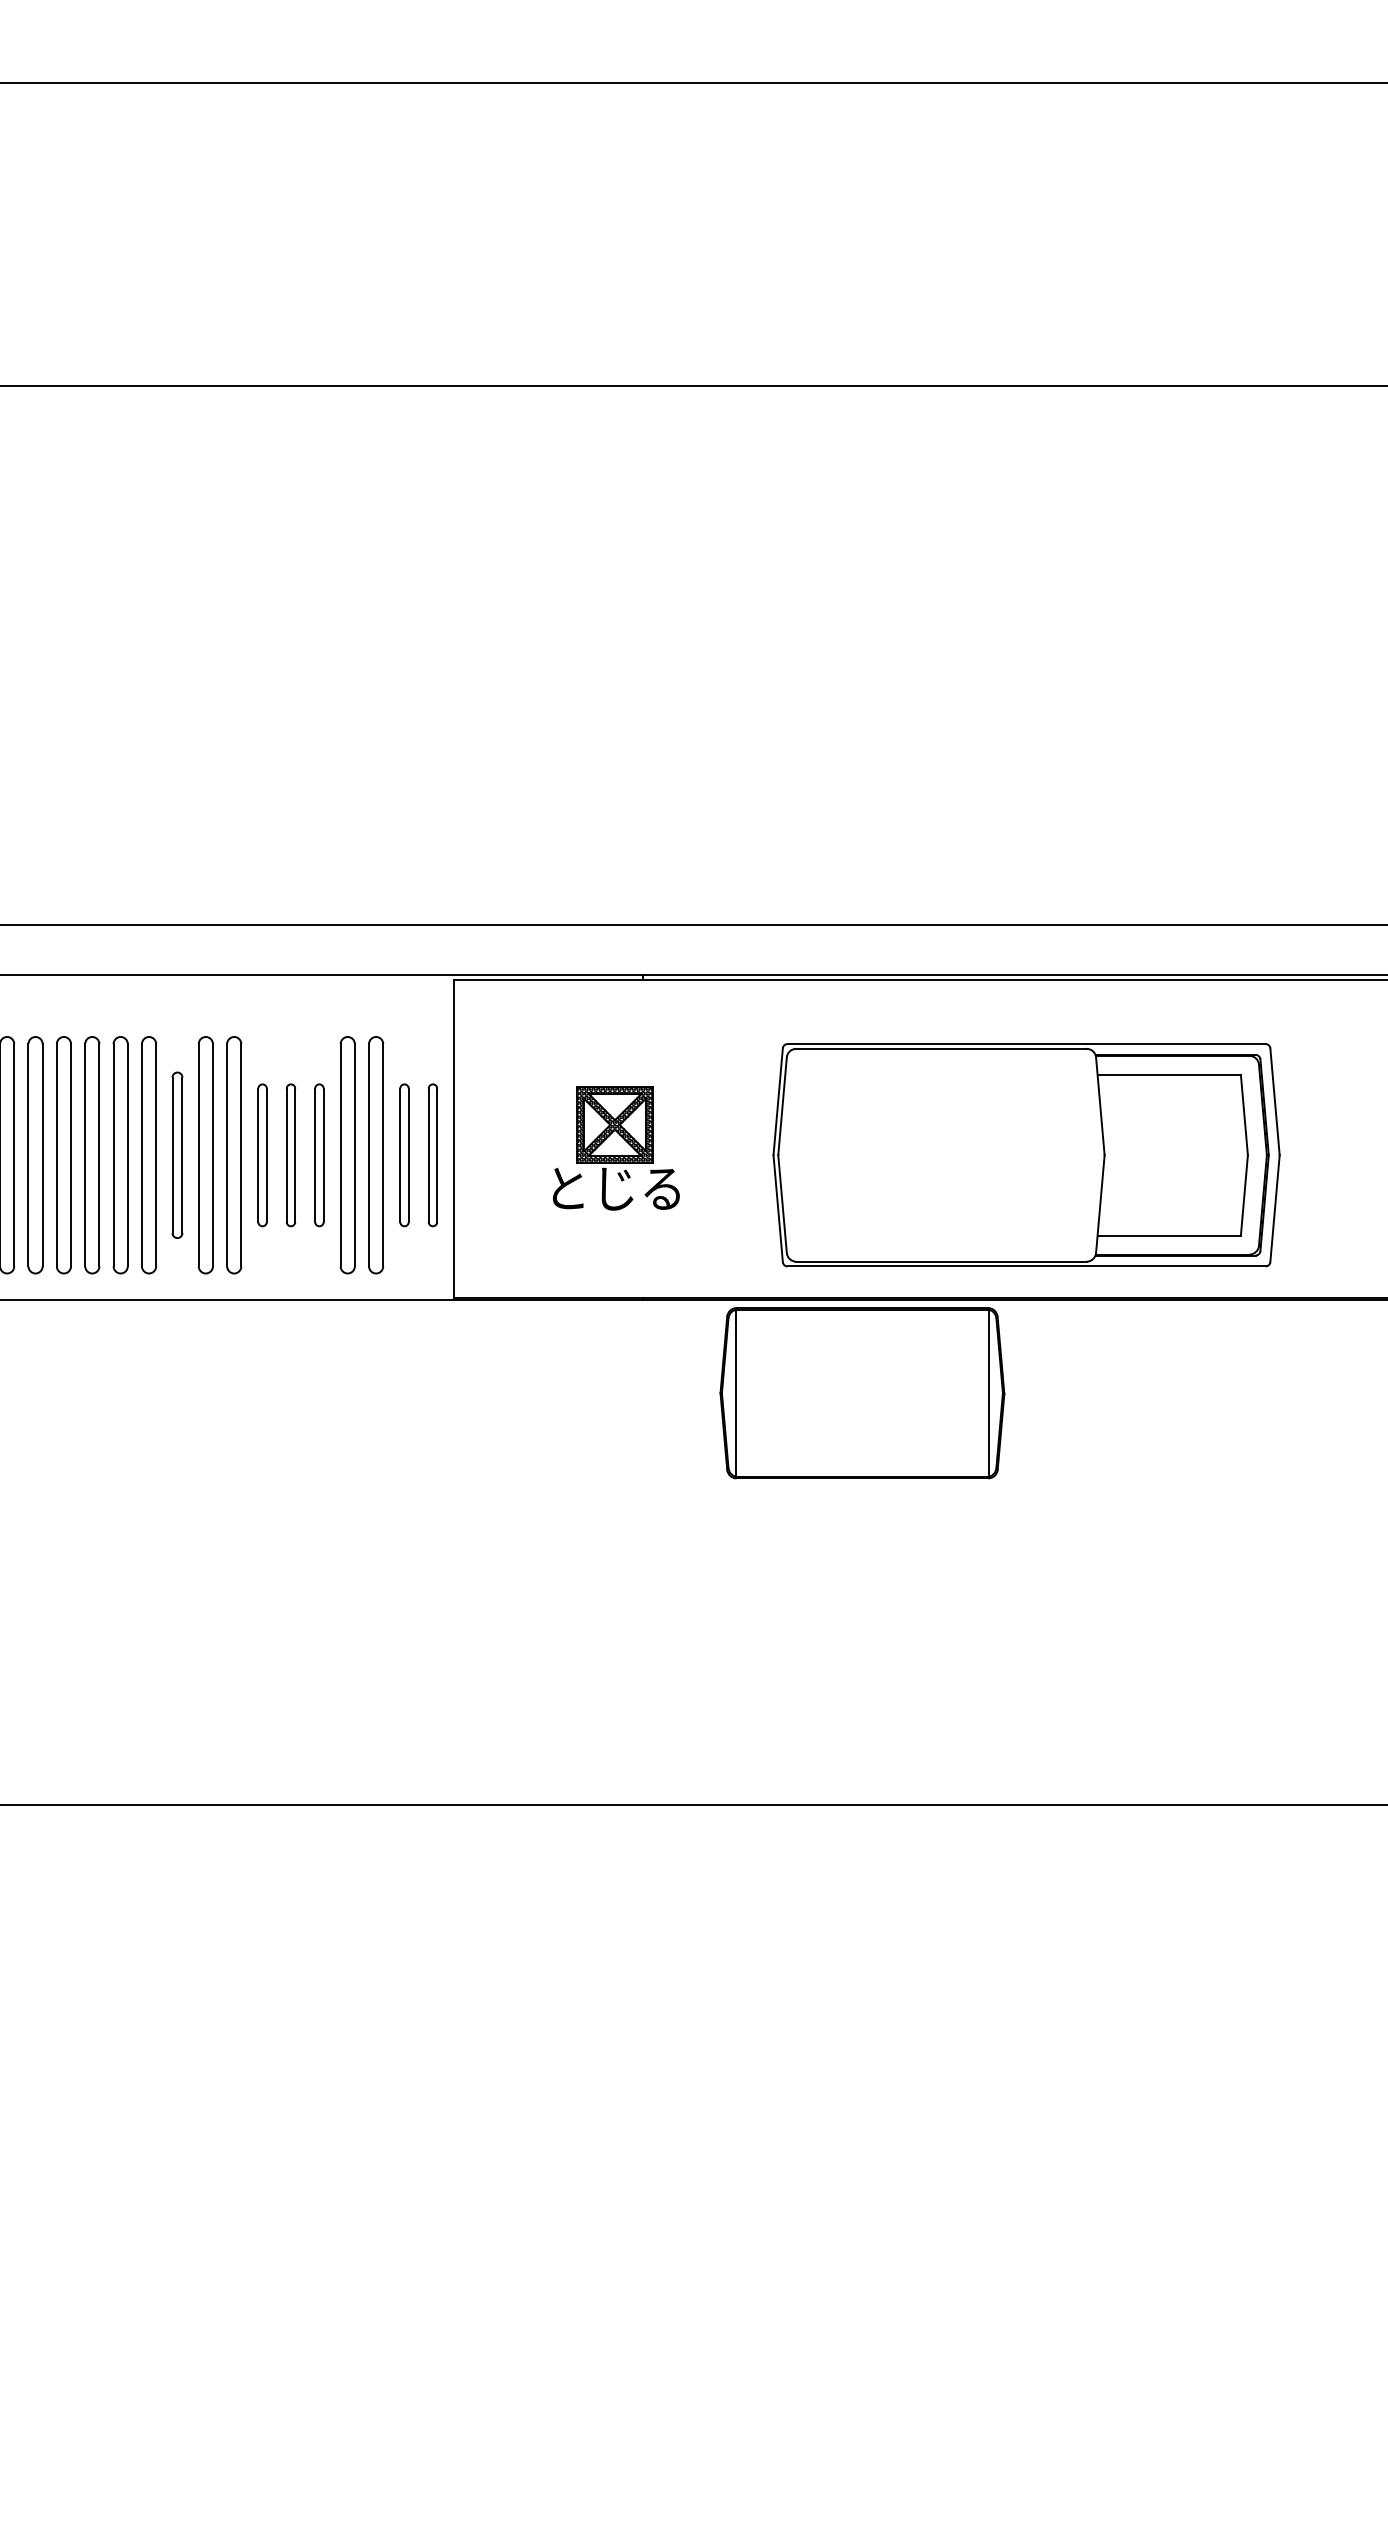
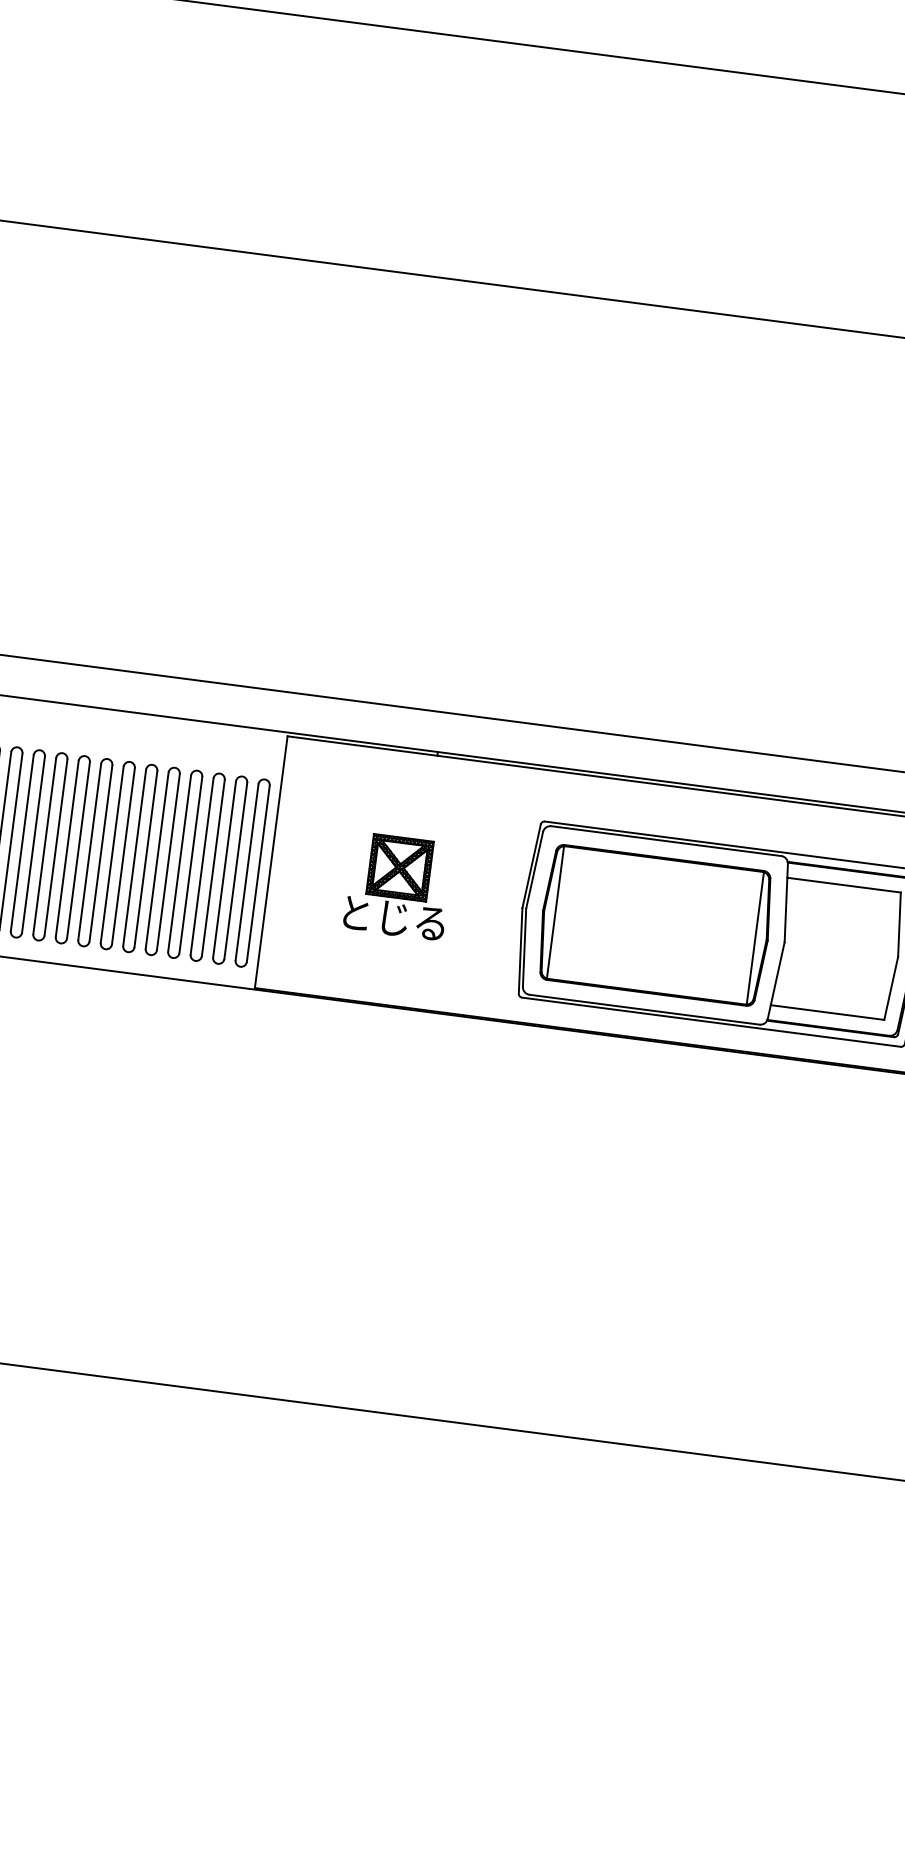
part: (177, 1155) -> (50, 847), size x1.43
part: (262, 1155) -> (117, 855), size x1.67
part: (290, 1155) -> (139, 858), size x1.67
part: (319, 1155) -> (162, 861), size x1.67
part: (404, 1155) -> (230, 870), size x1.67
part: (432, 1155) -> (252, 873), size x1.67
part: (862, 1393) -> (655, 925), moved

